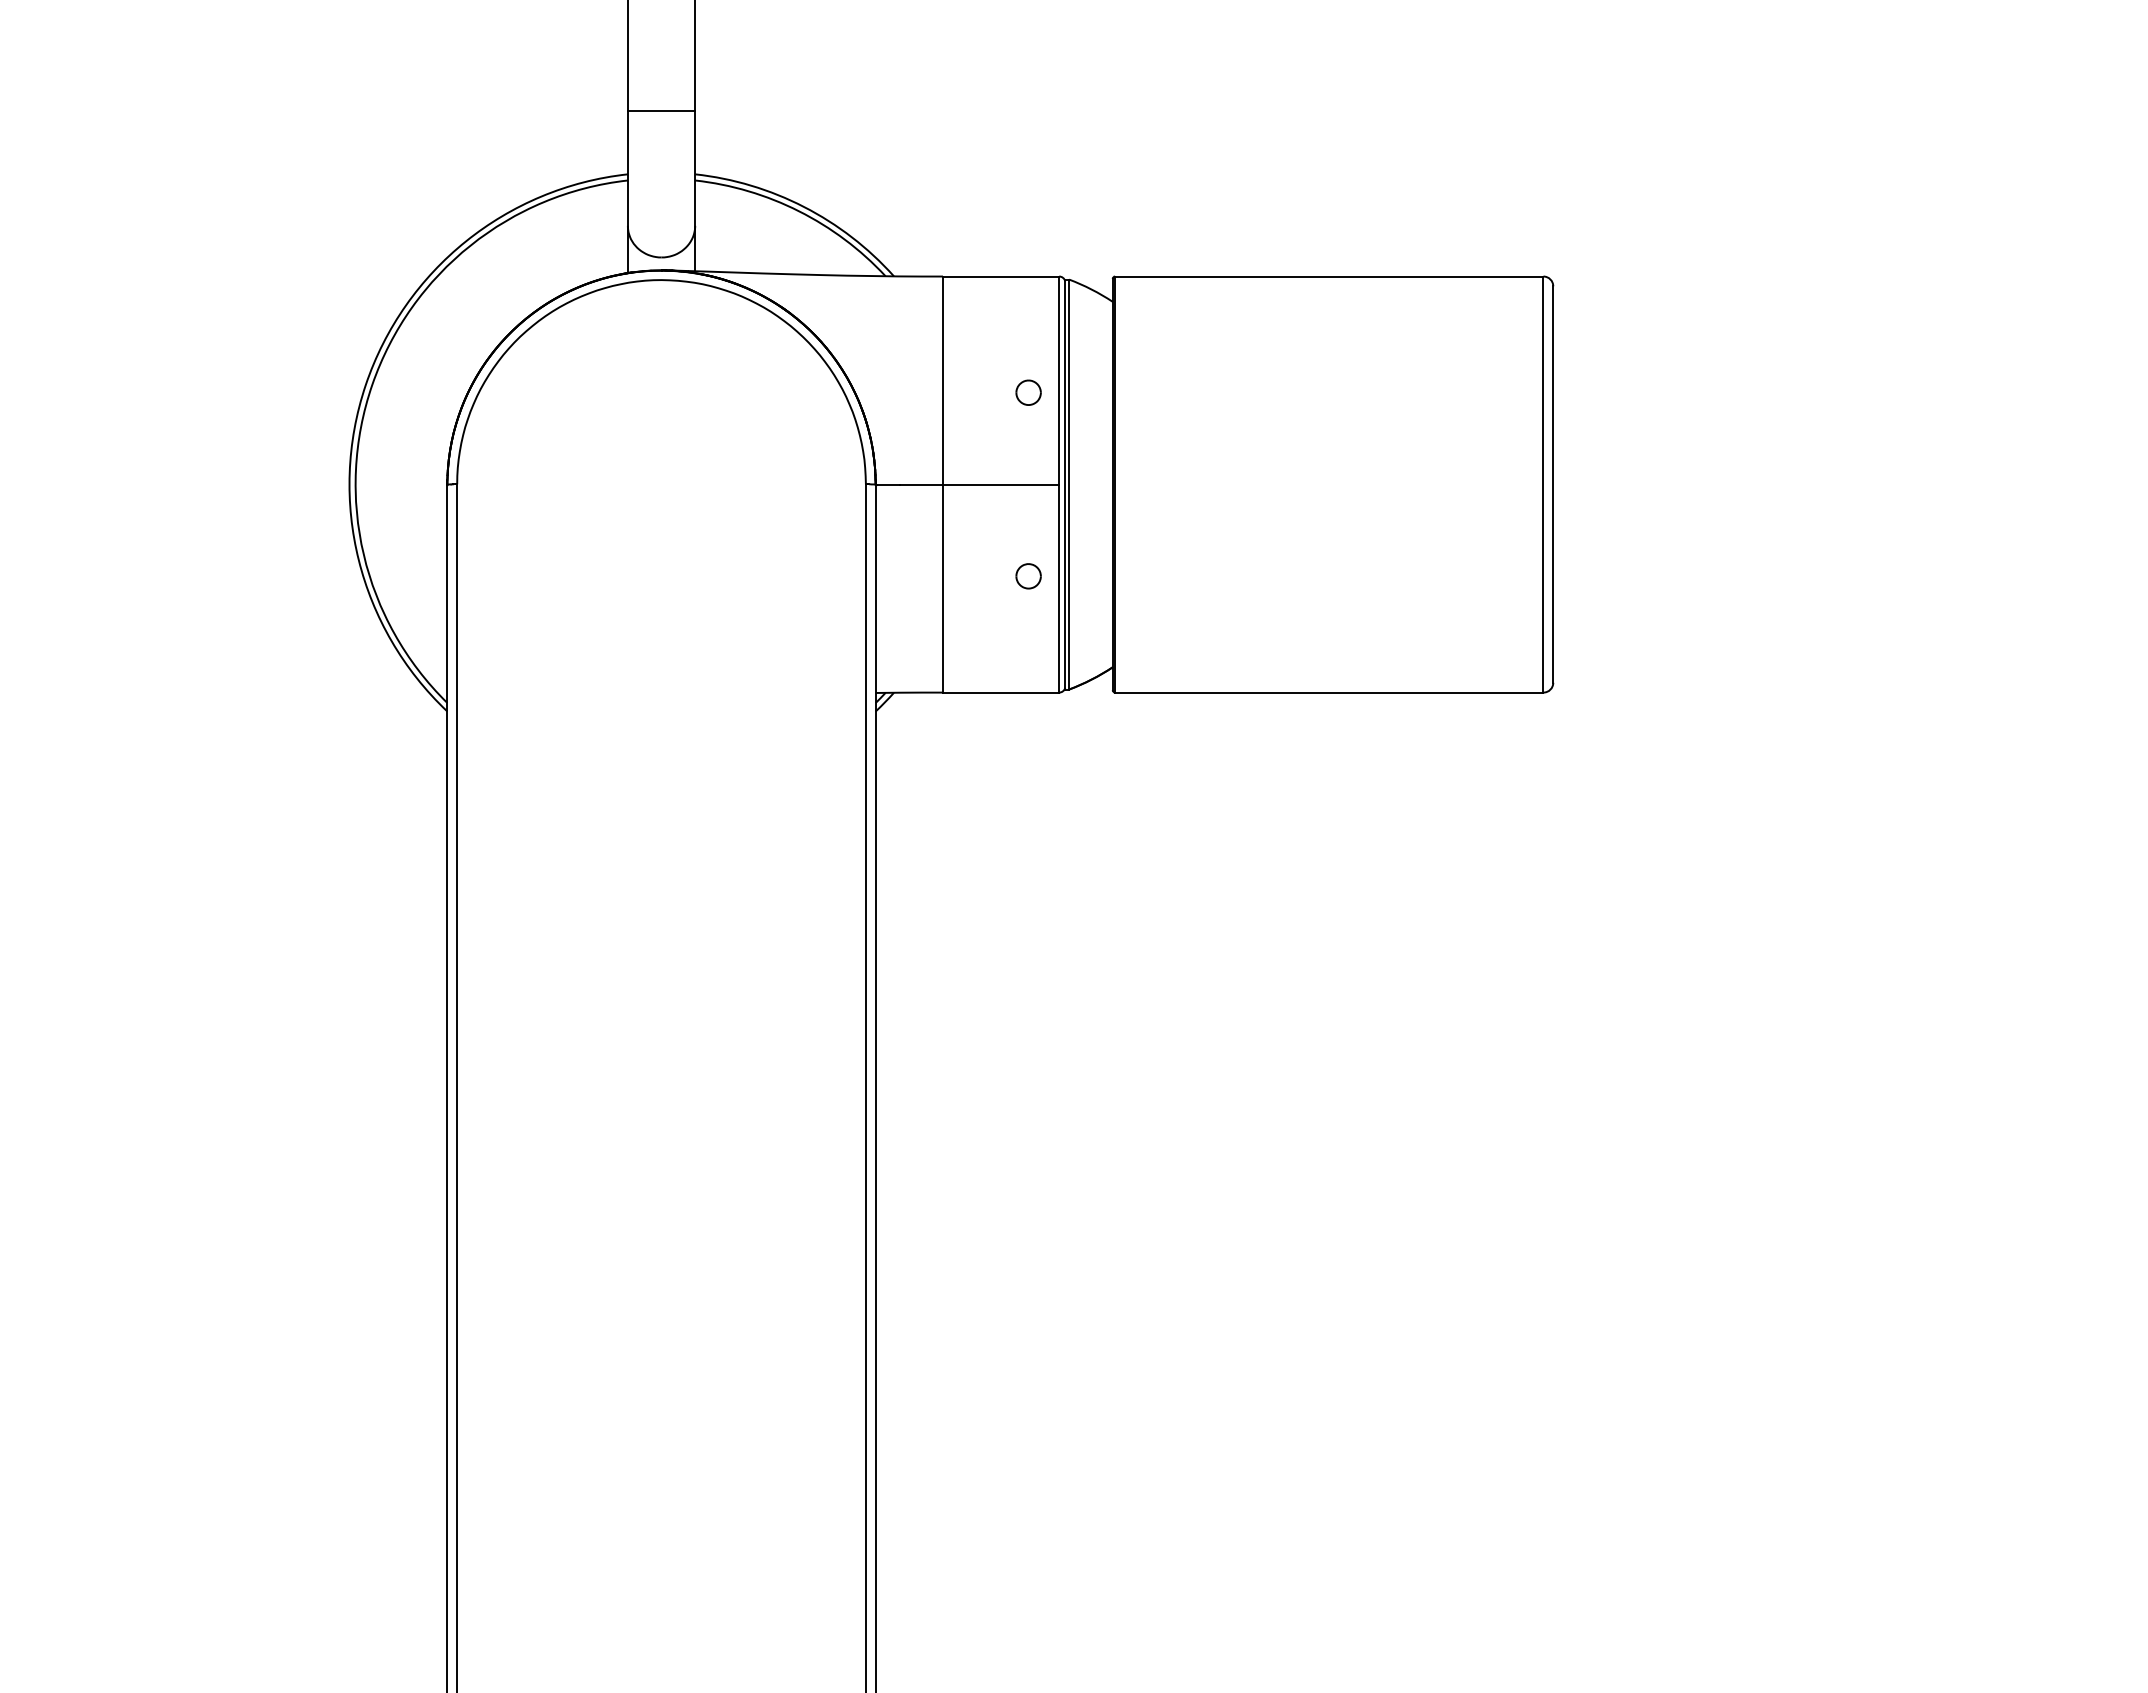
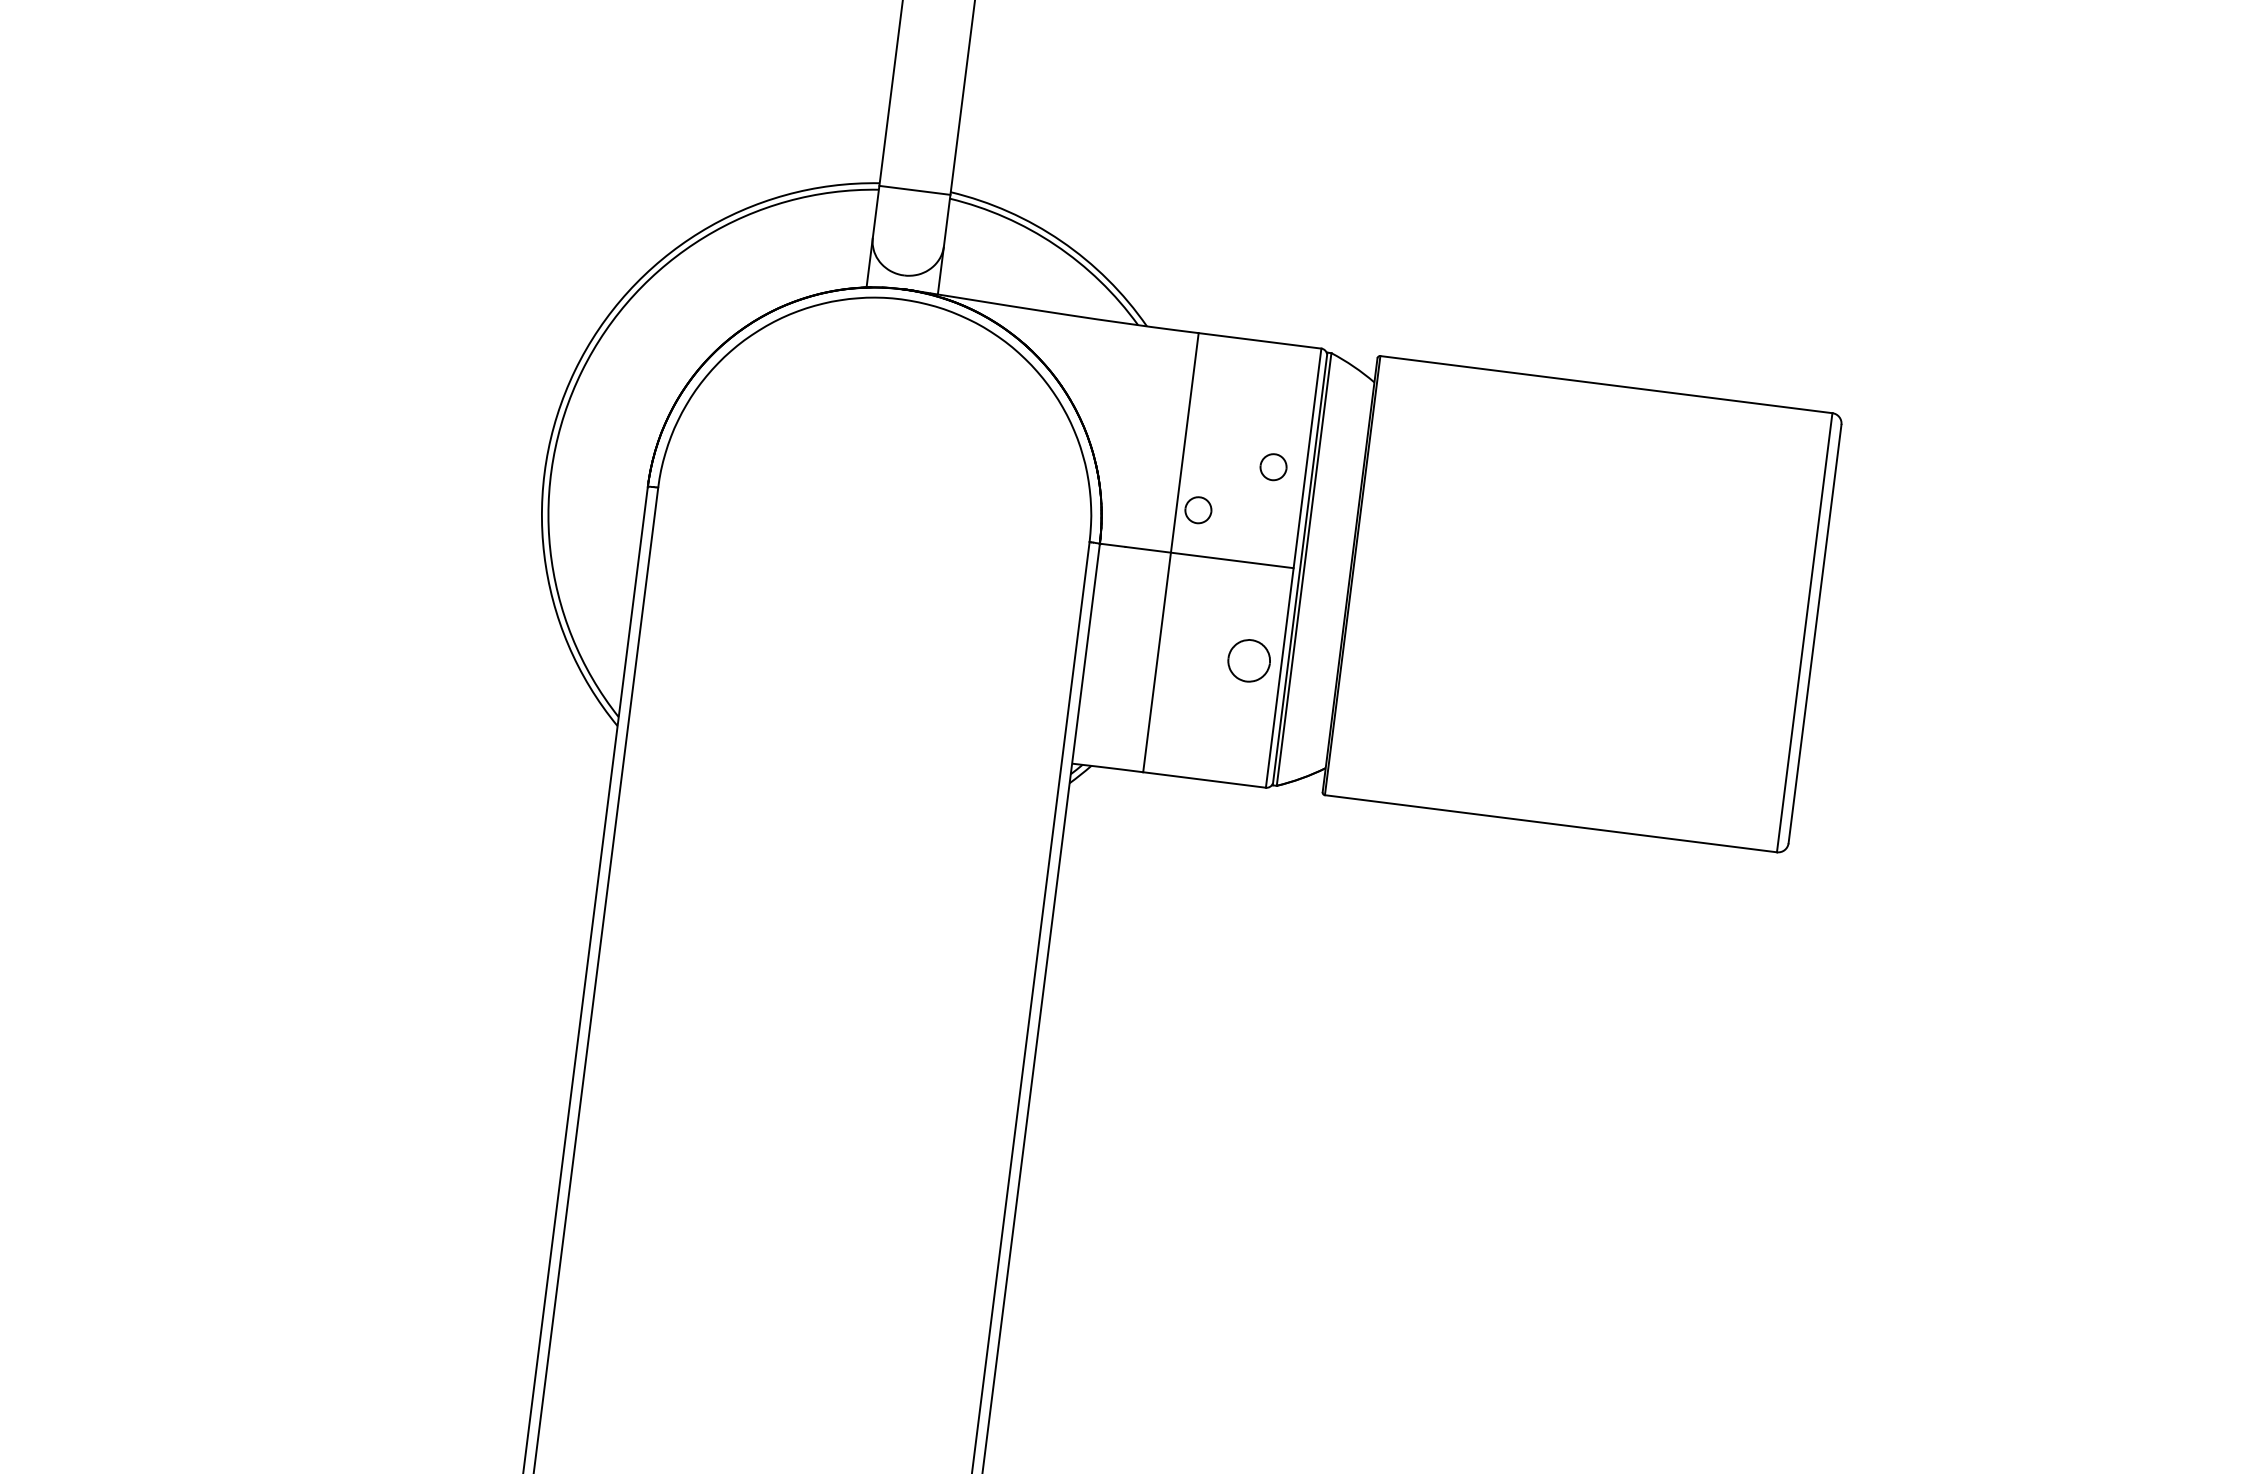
line: (661, 110) -> (914, 190), moved
part: (963, 441) -> (1198, 509), added
part: (1028, 576) -> (1248, 661), size x1.6

